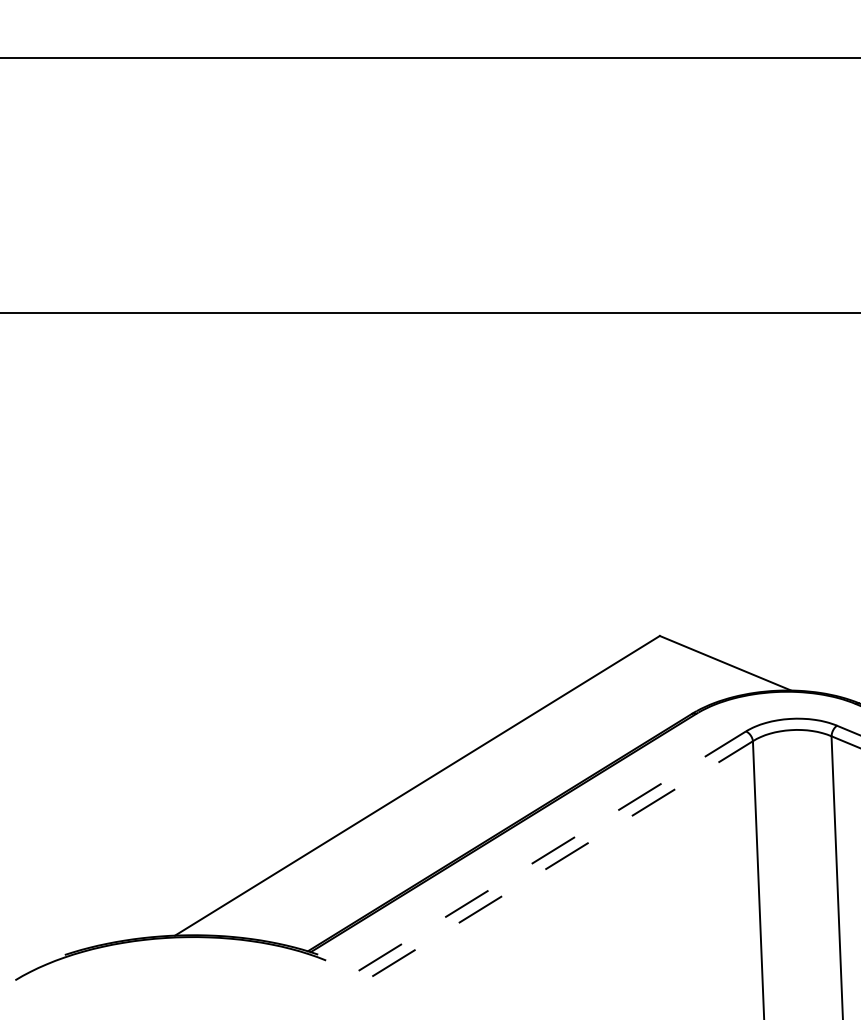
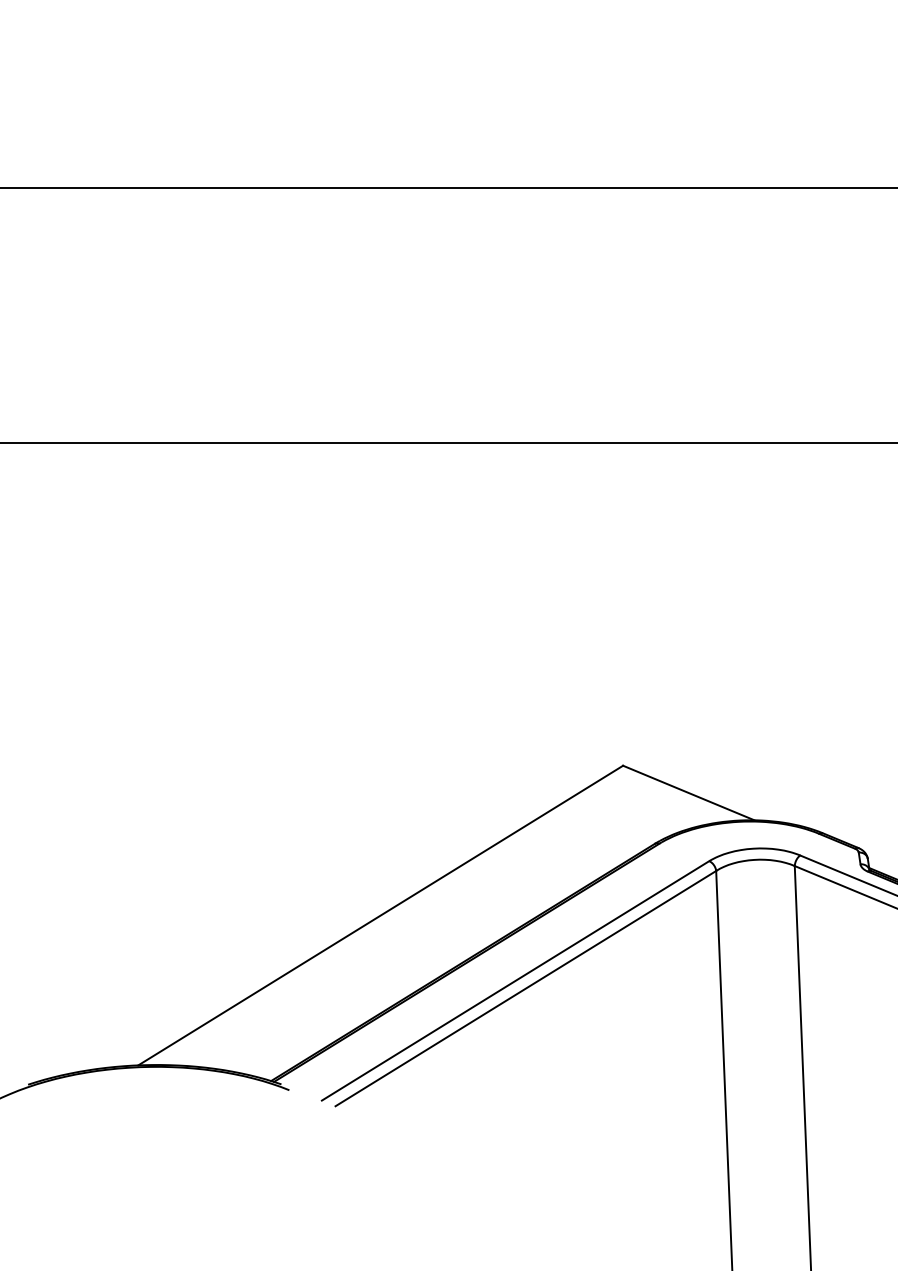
line: (552, 850) -> (515, 980), dashed -> solid
line: (562, 858) -> (525, 988), dashed -> solid

